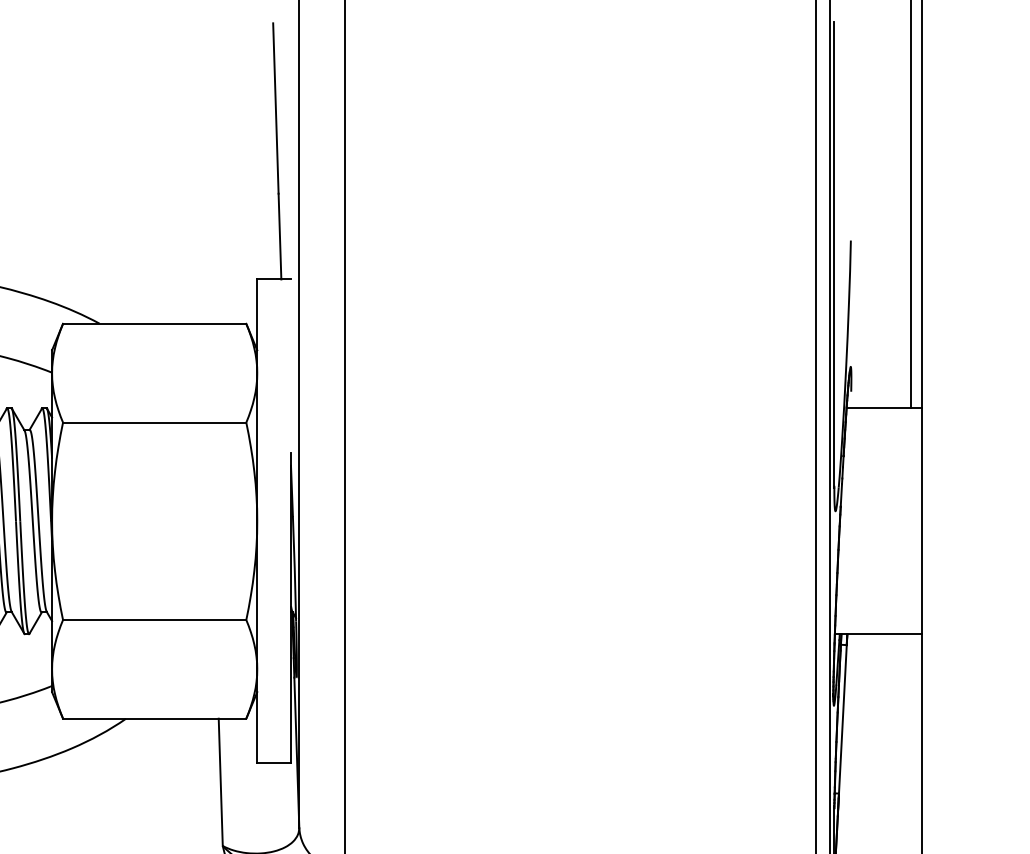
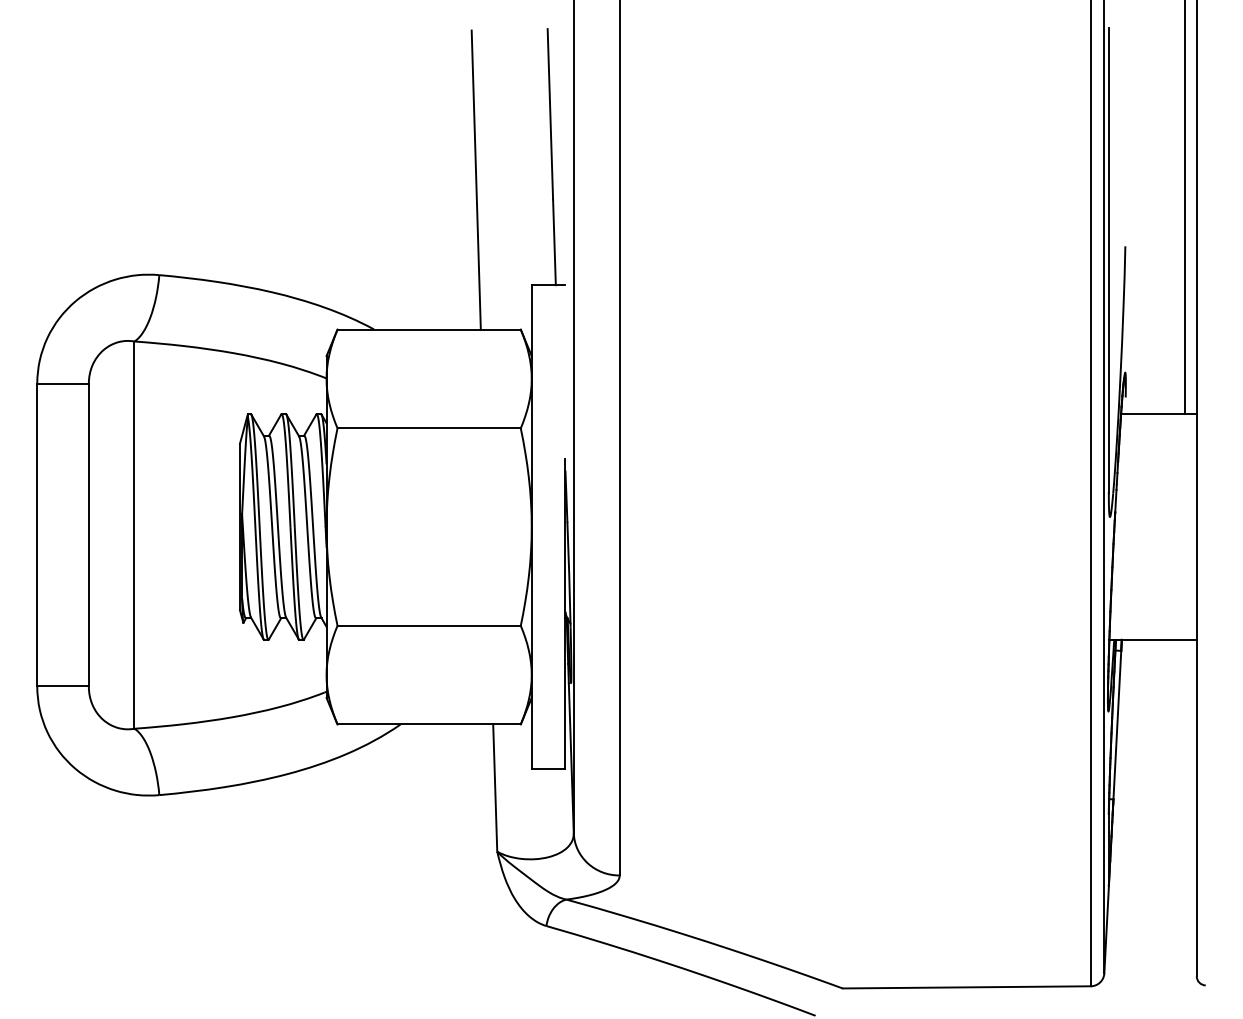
line: (201, 173) -> (475, 179), added

